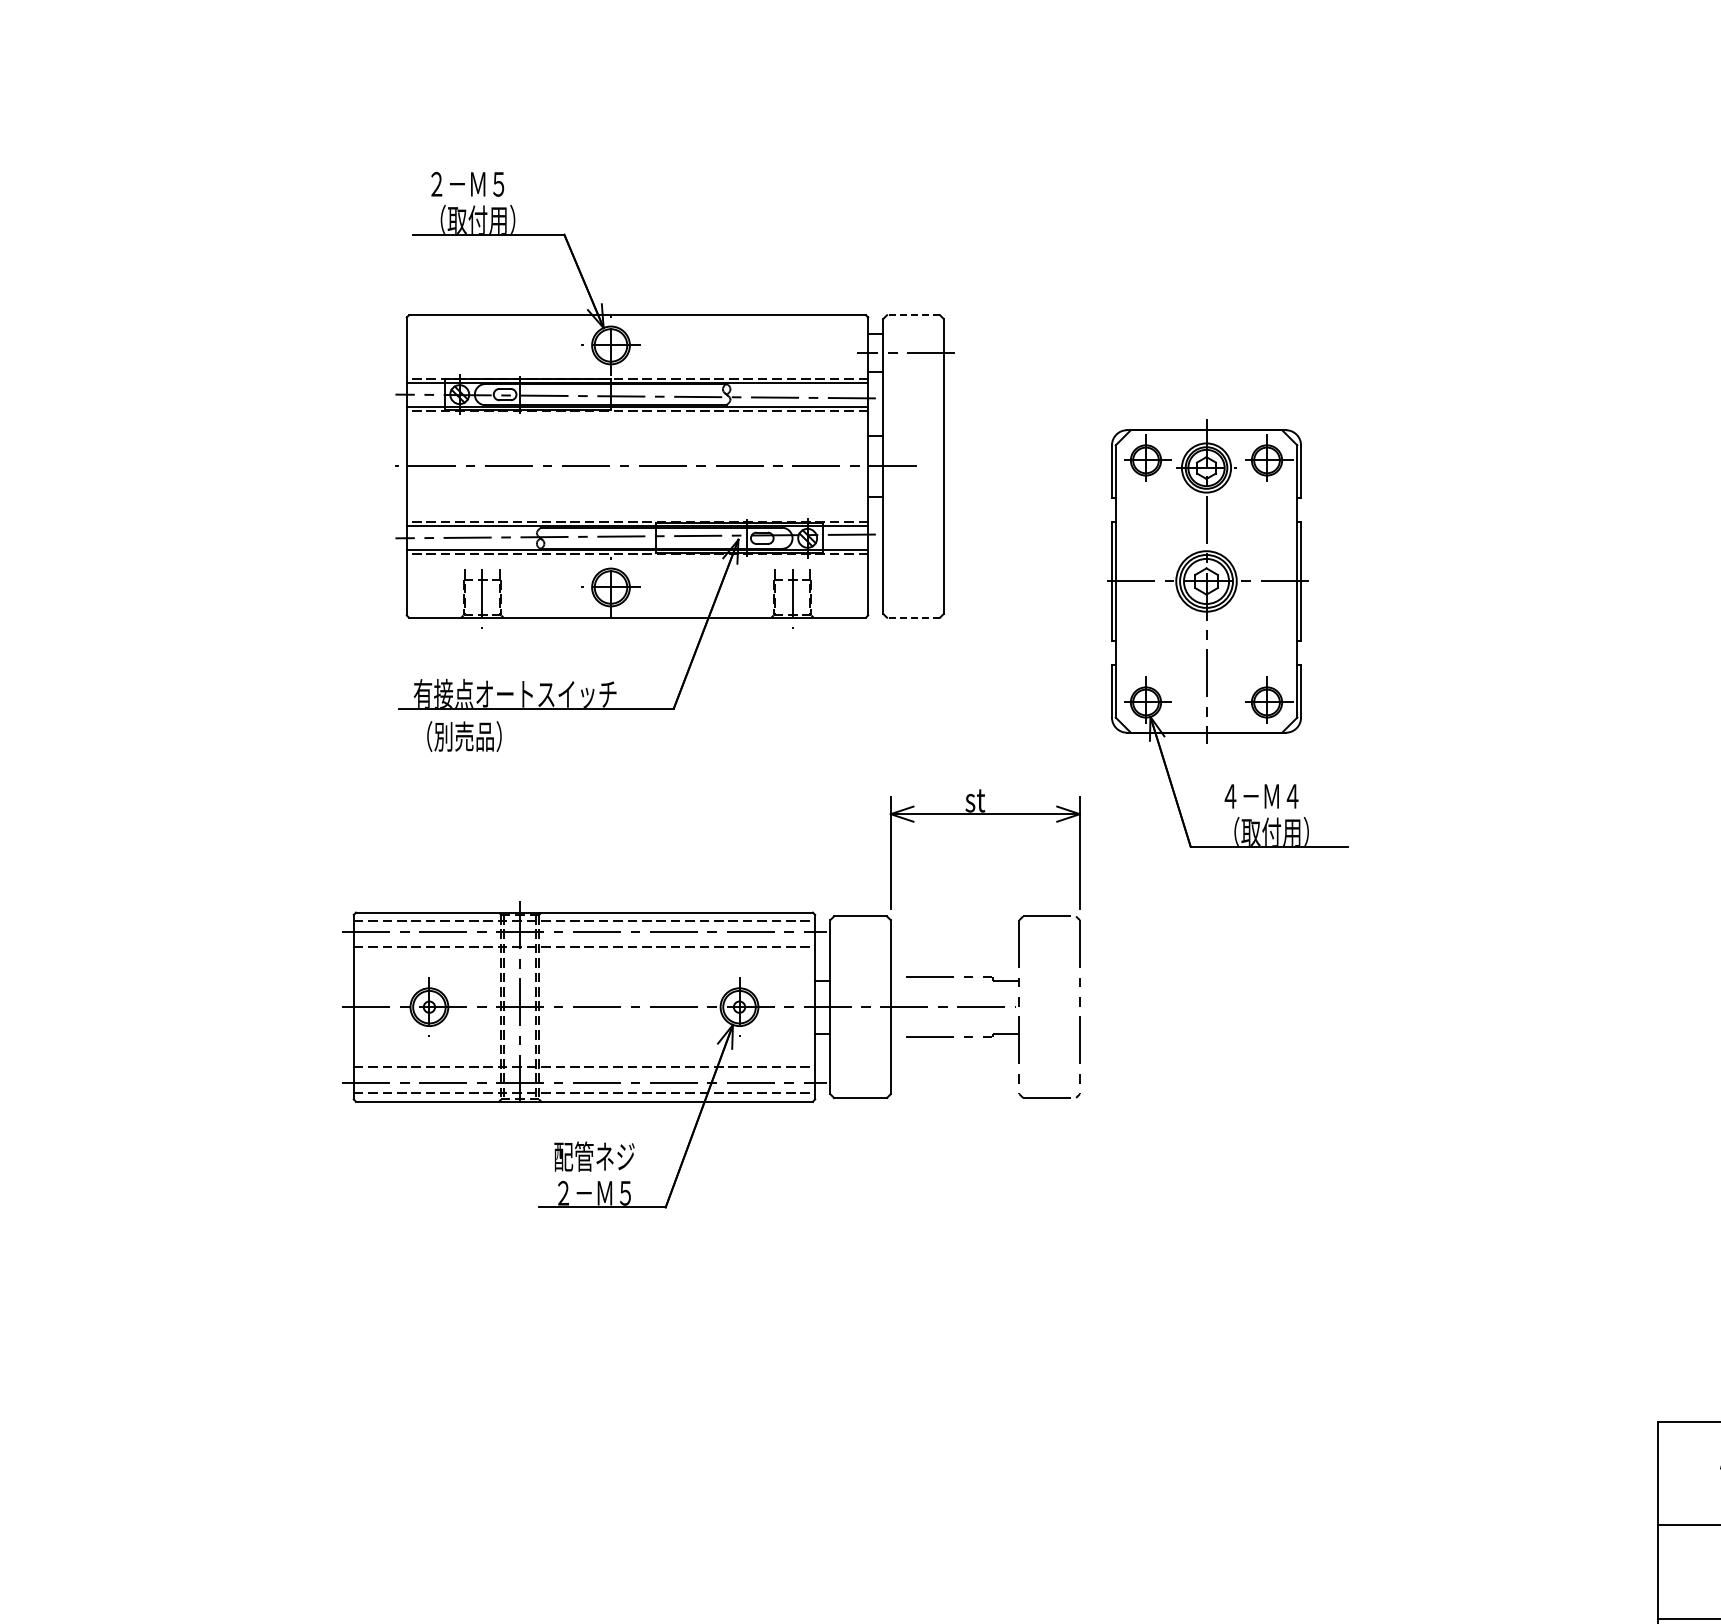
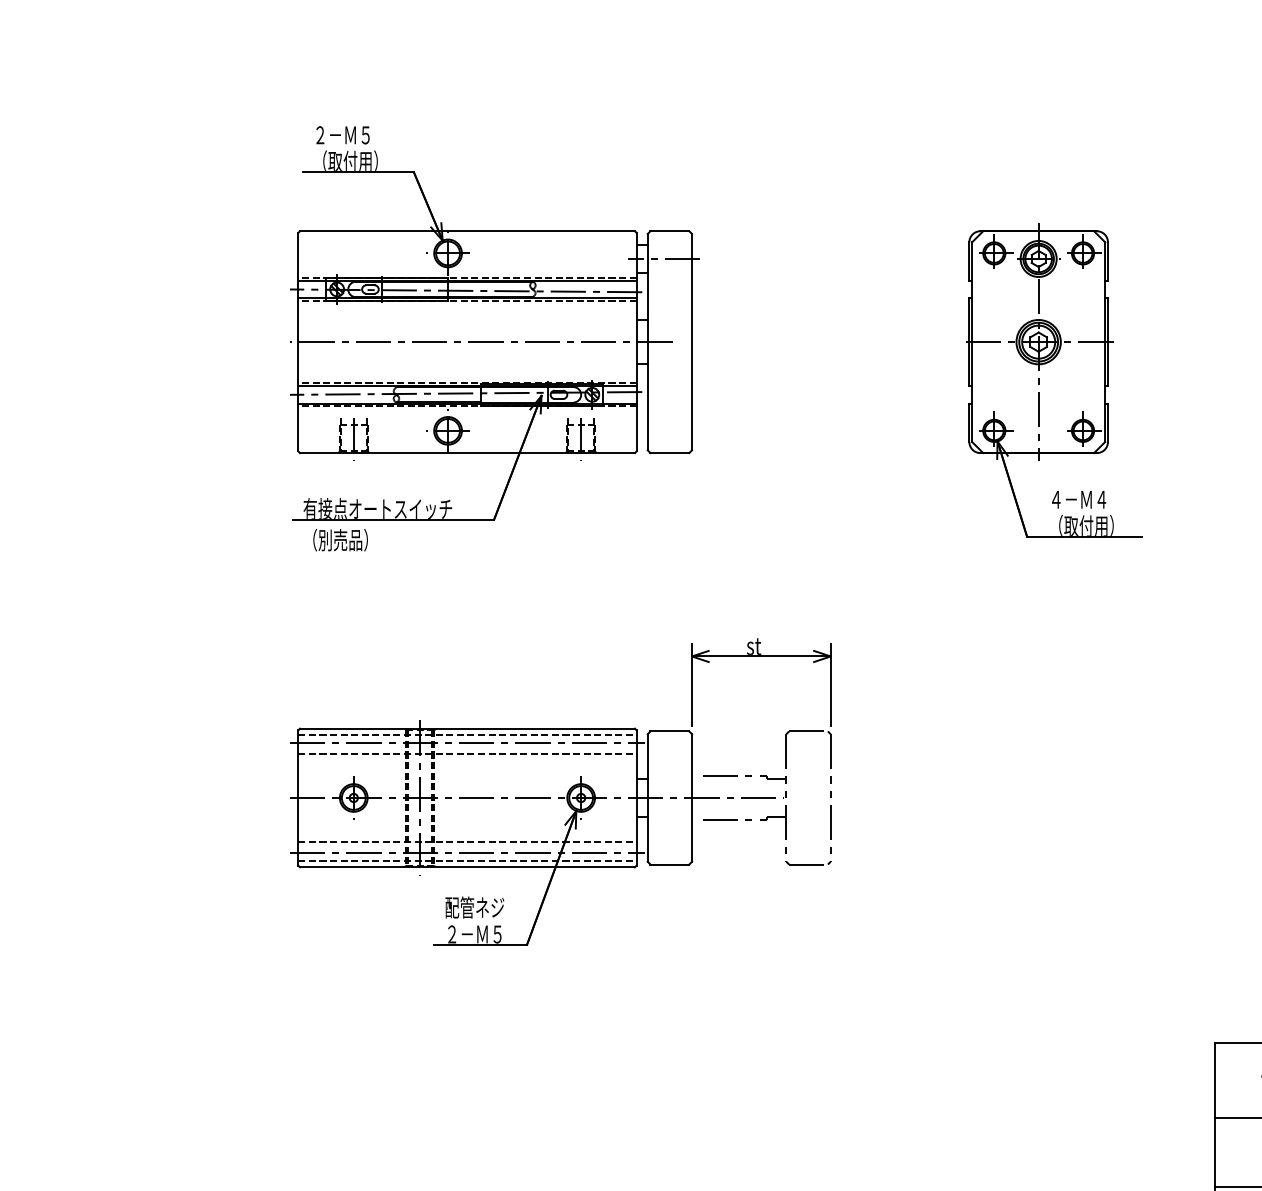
line: (913, 315) -> (669, 231), dashed -> solid
line: (913, 617) -> (669, 452), dashed -> solid
part: (1227, 633) -> (1054, 380), moved
part: (711, 998) -> (560, 791), moved

